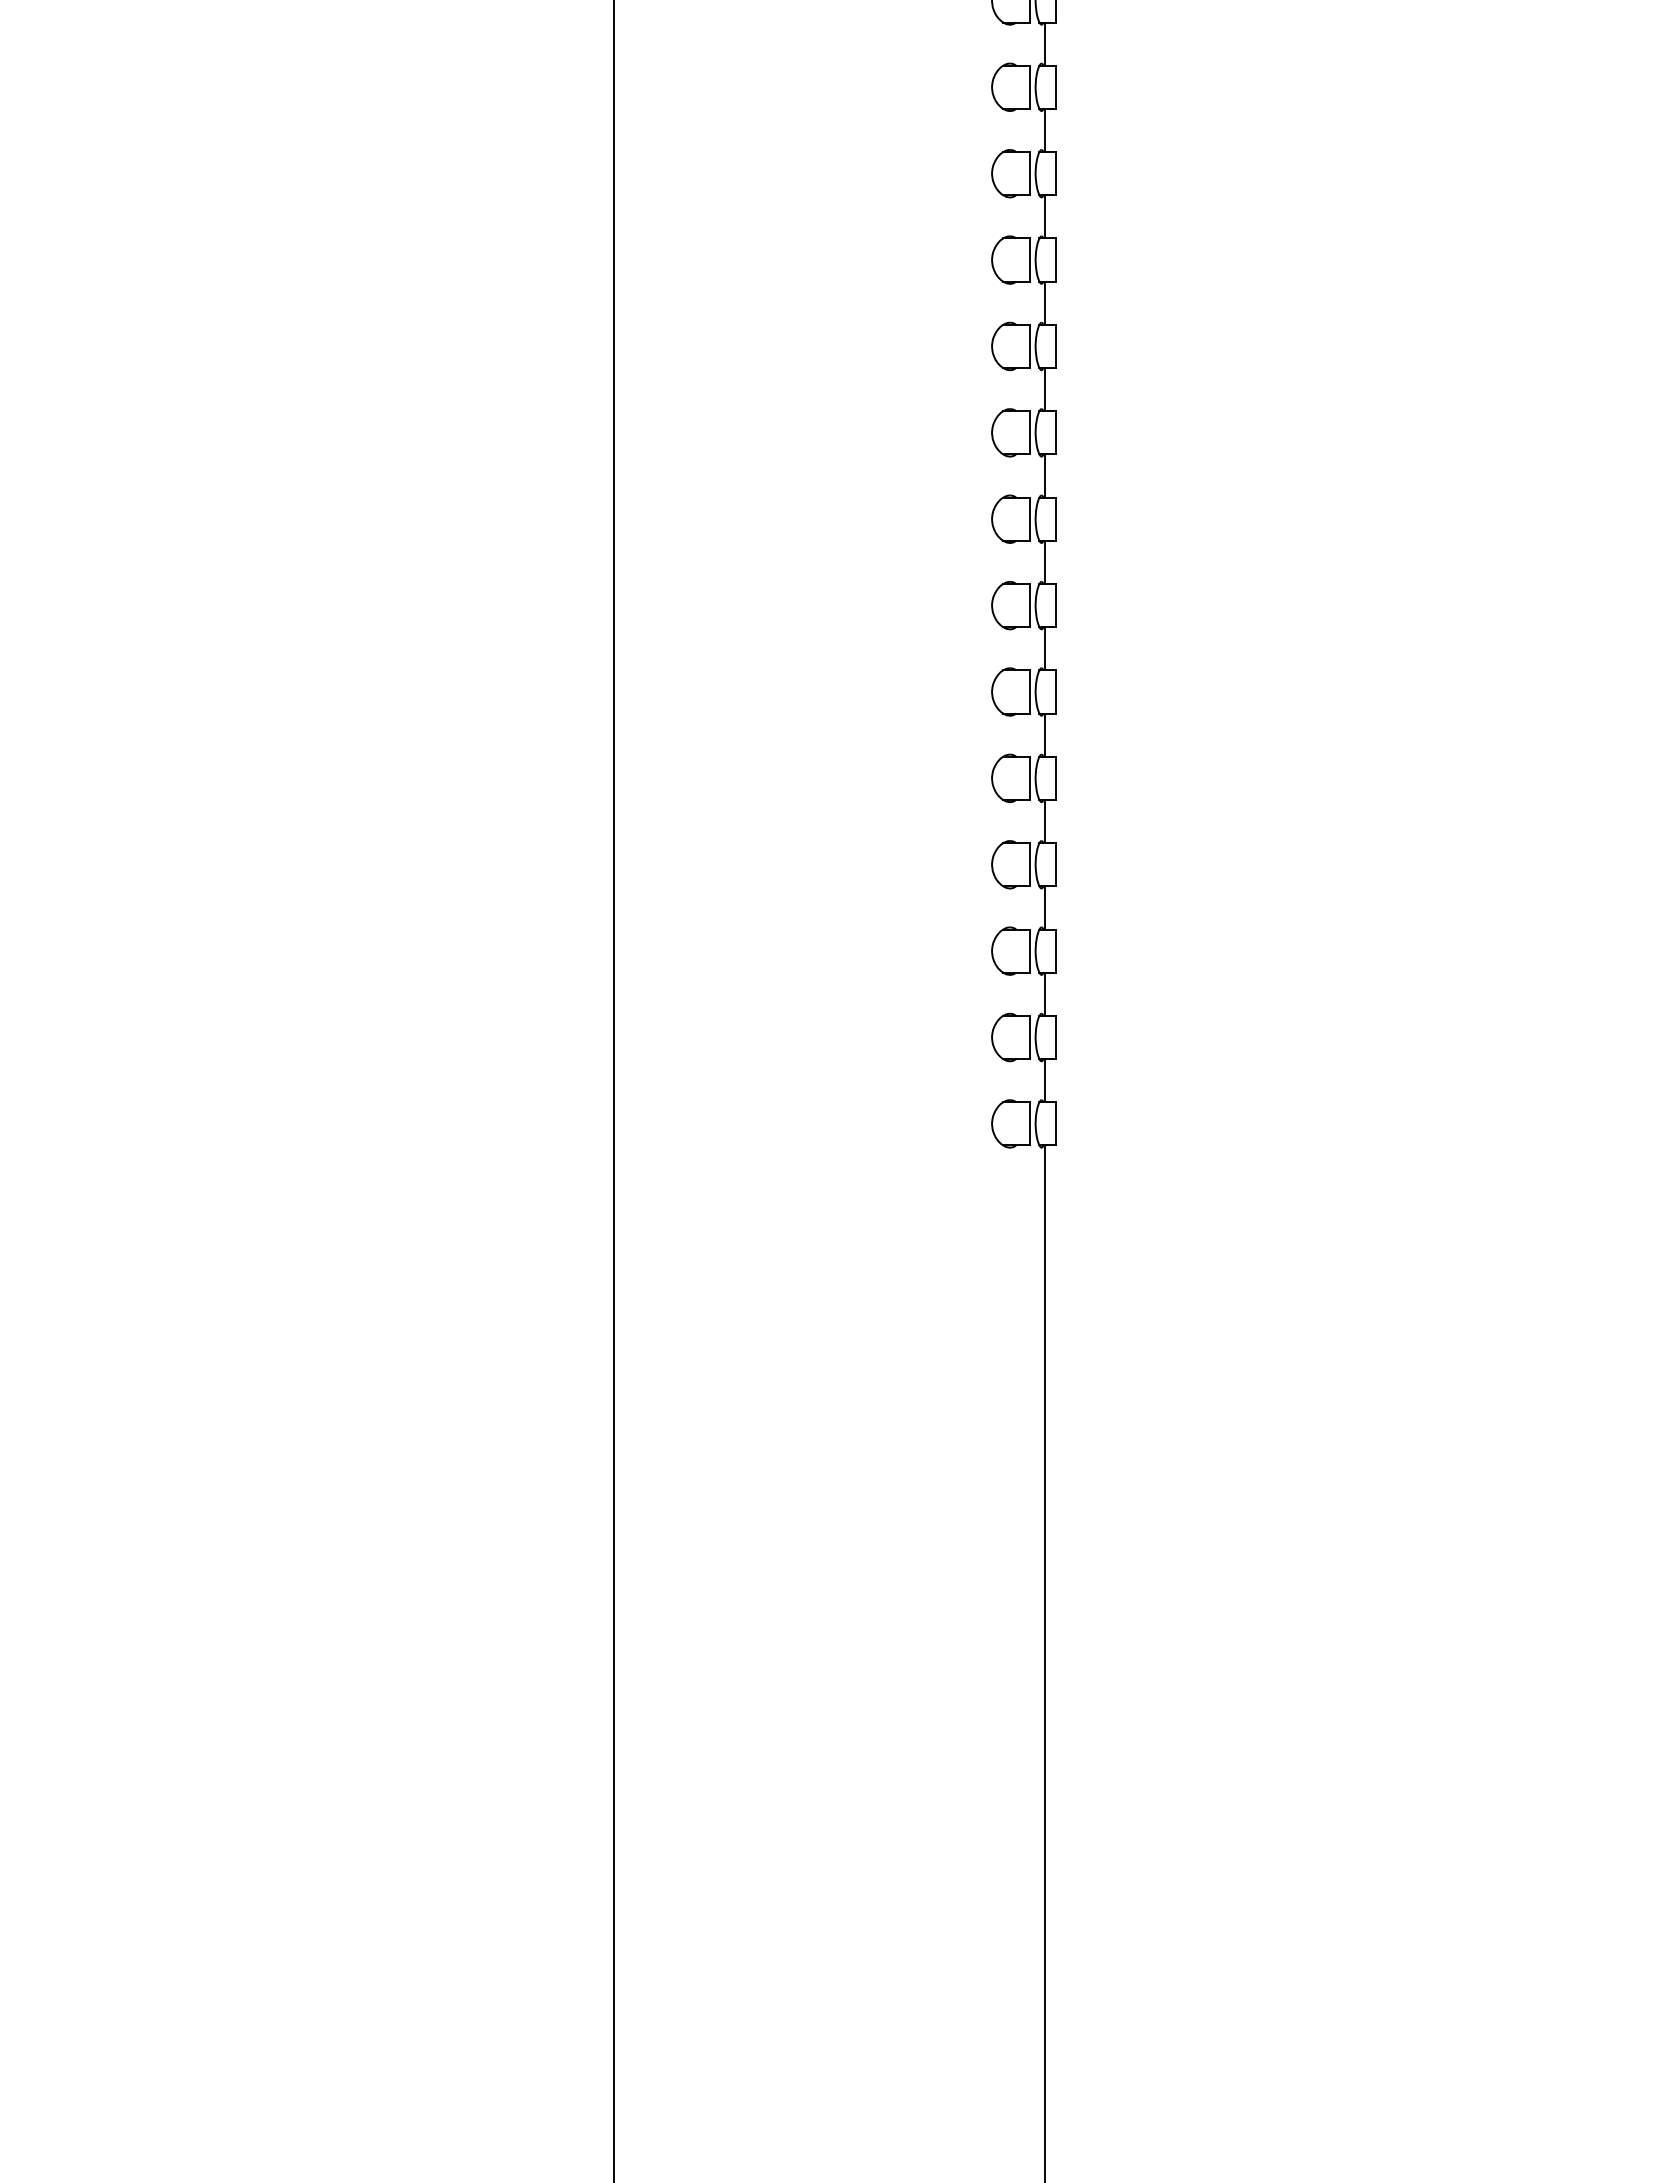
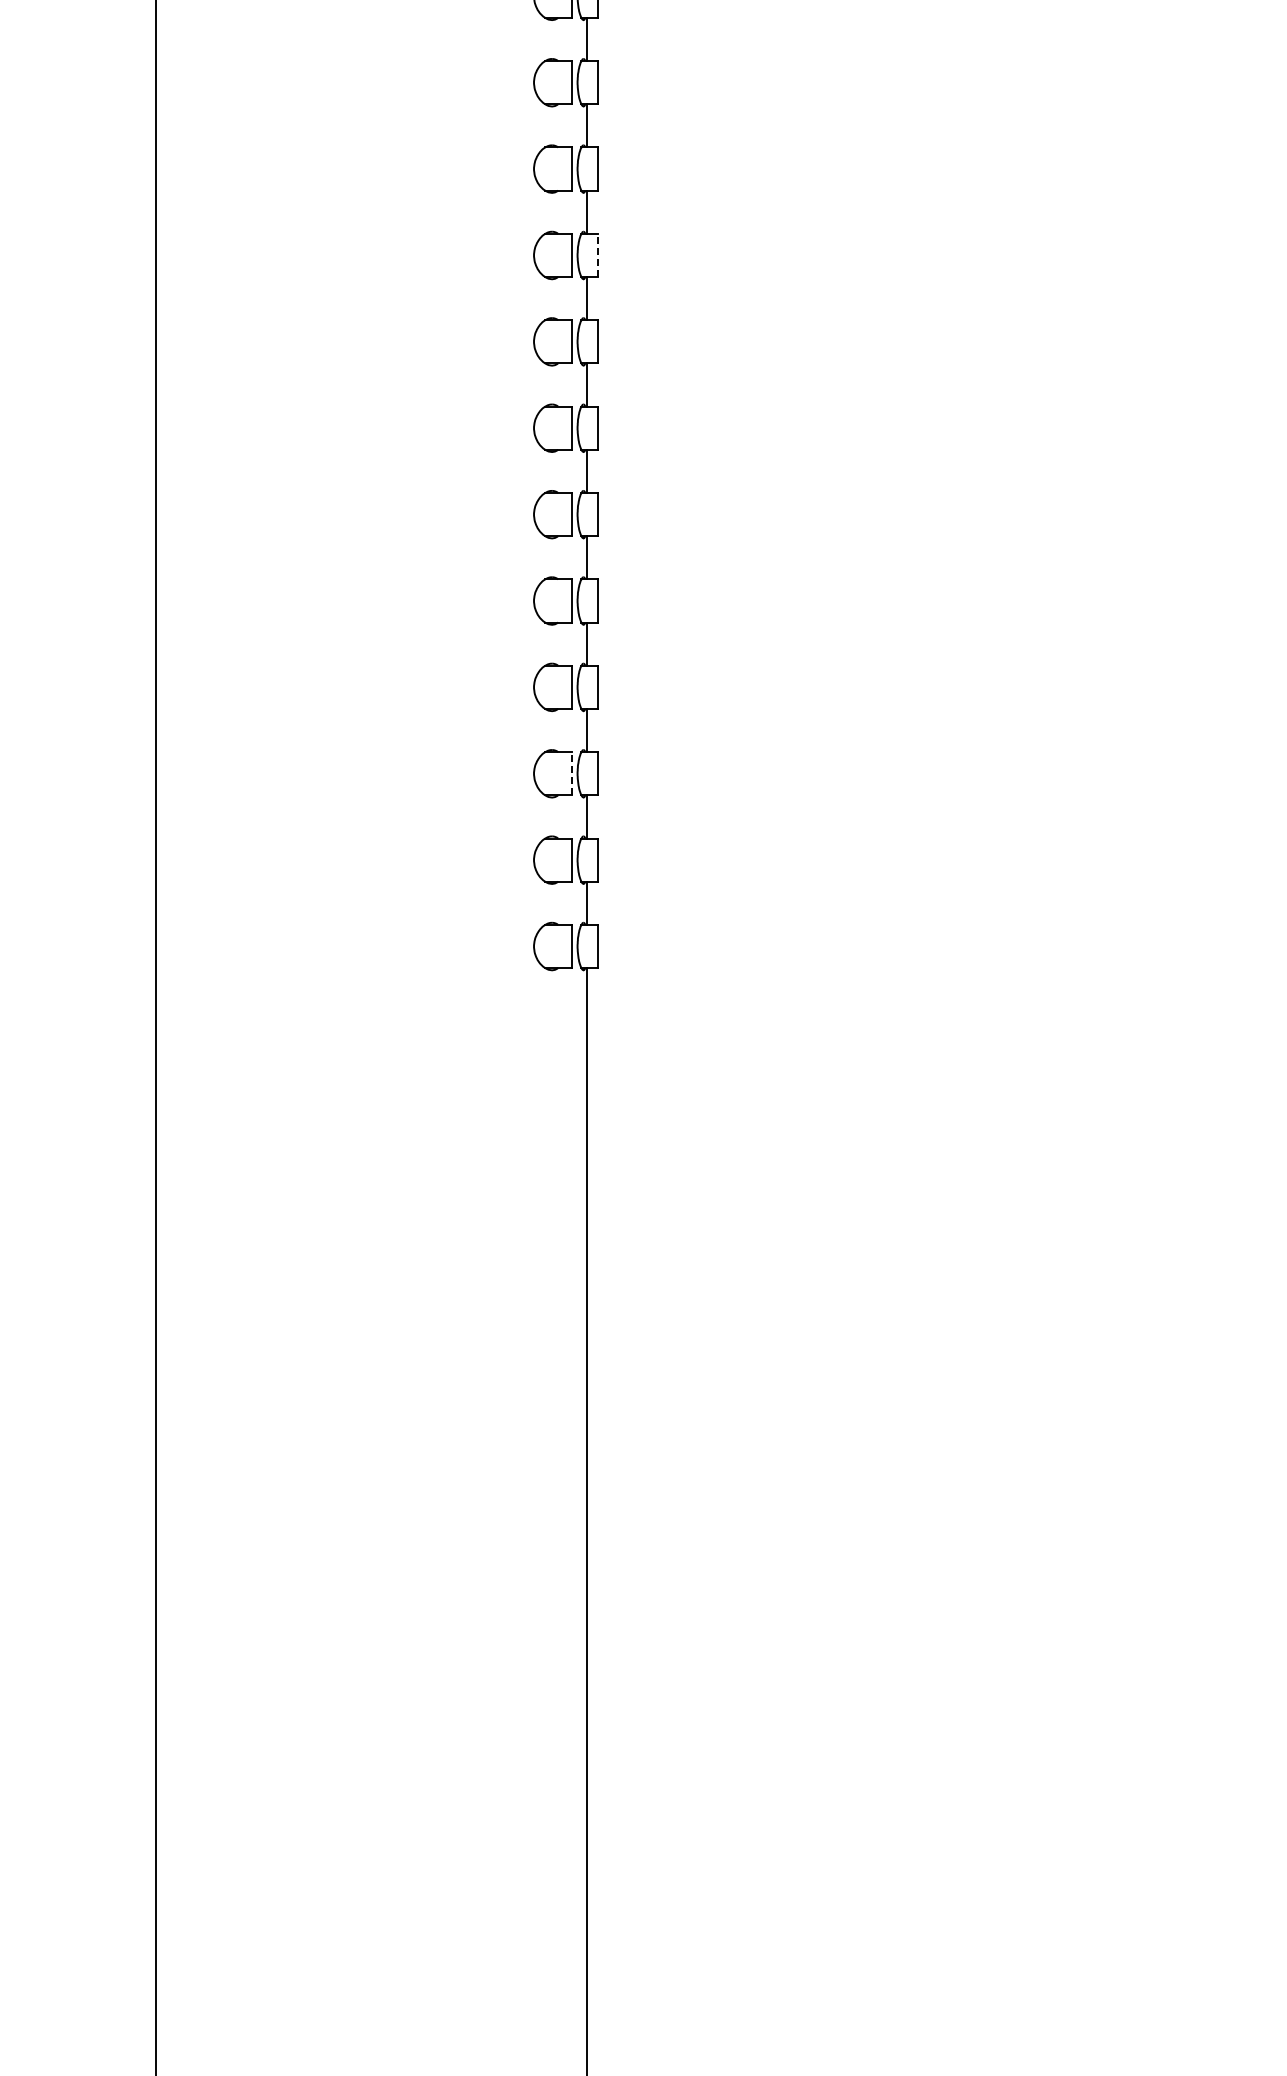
line: (1055, 432) -> (597, 255), solid -> dashed
line: (1029, 951) -> (571, 774), solid -> dashed

